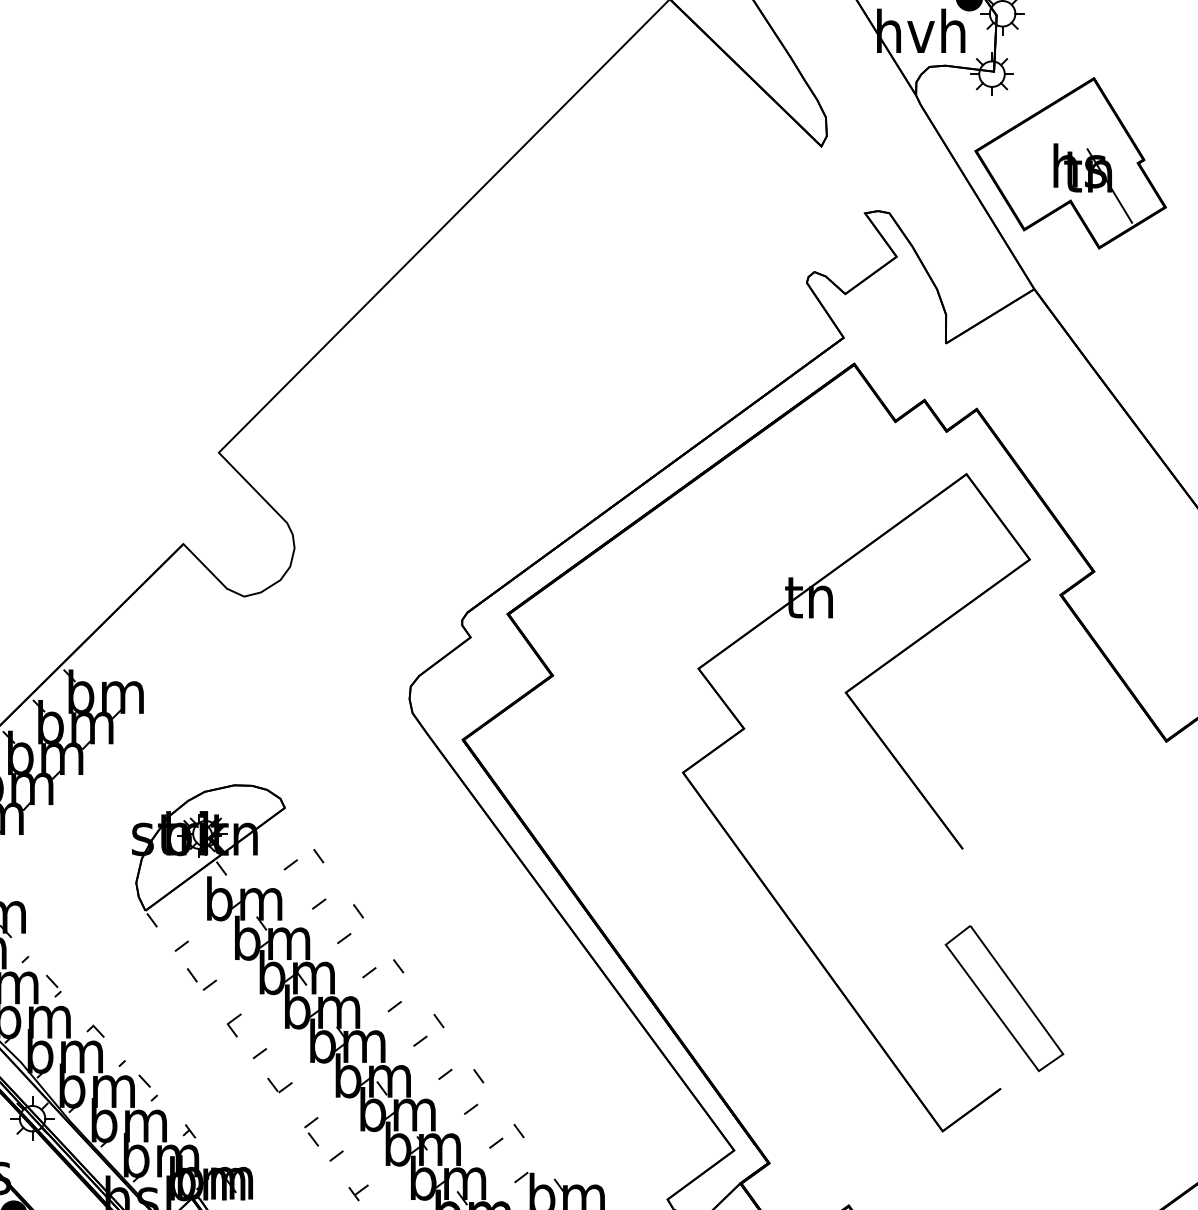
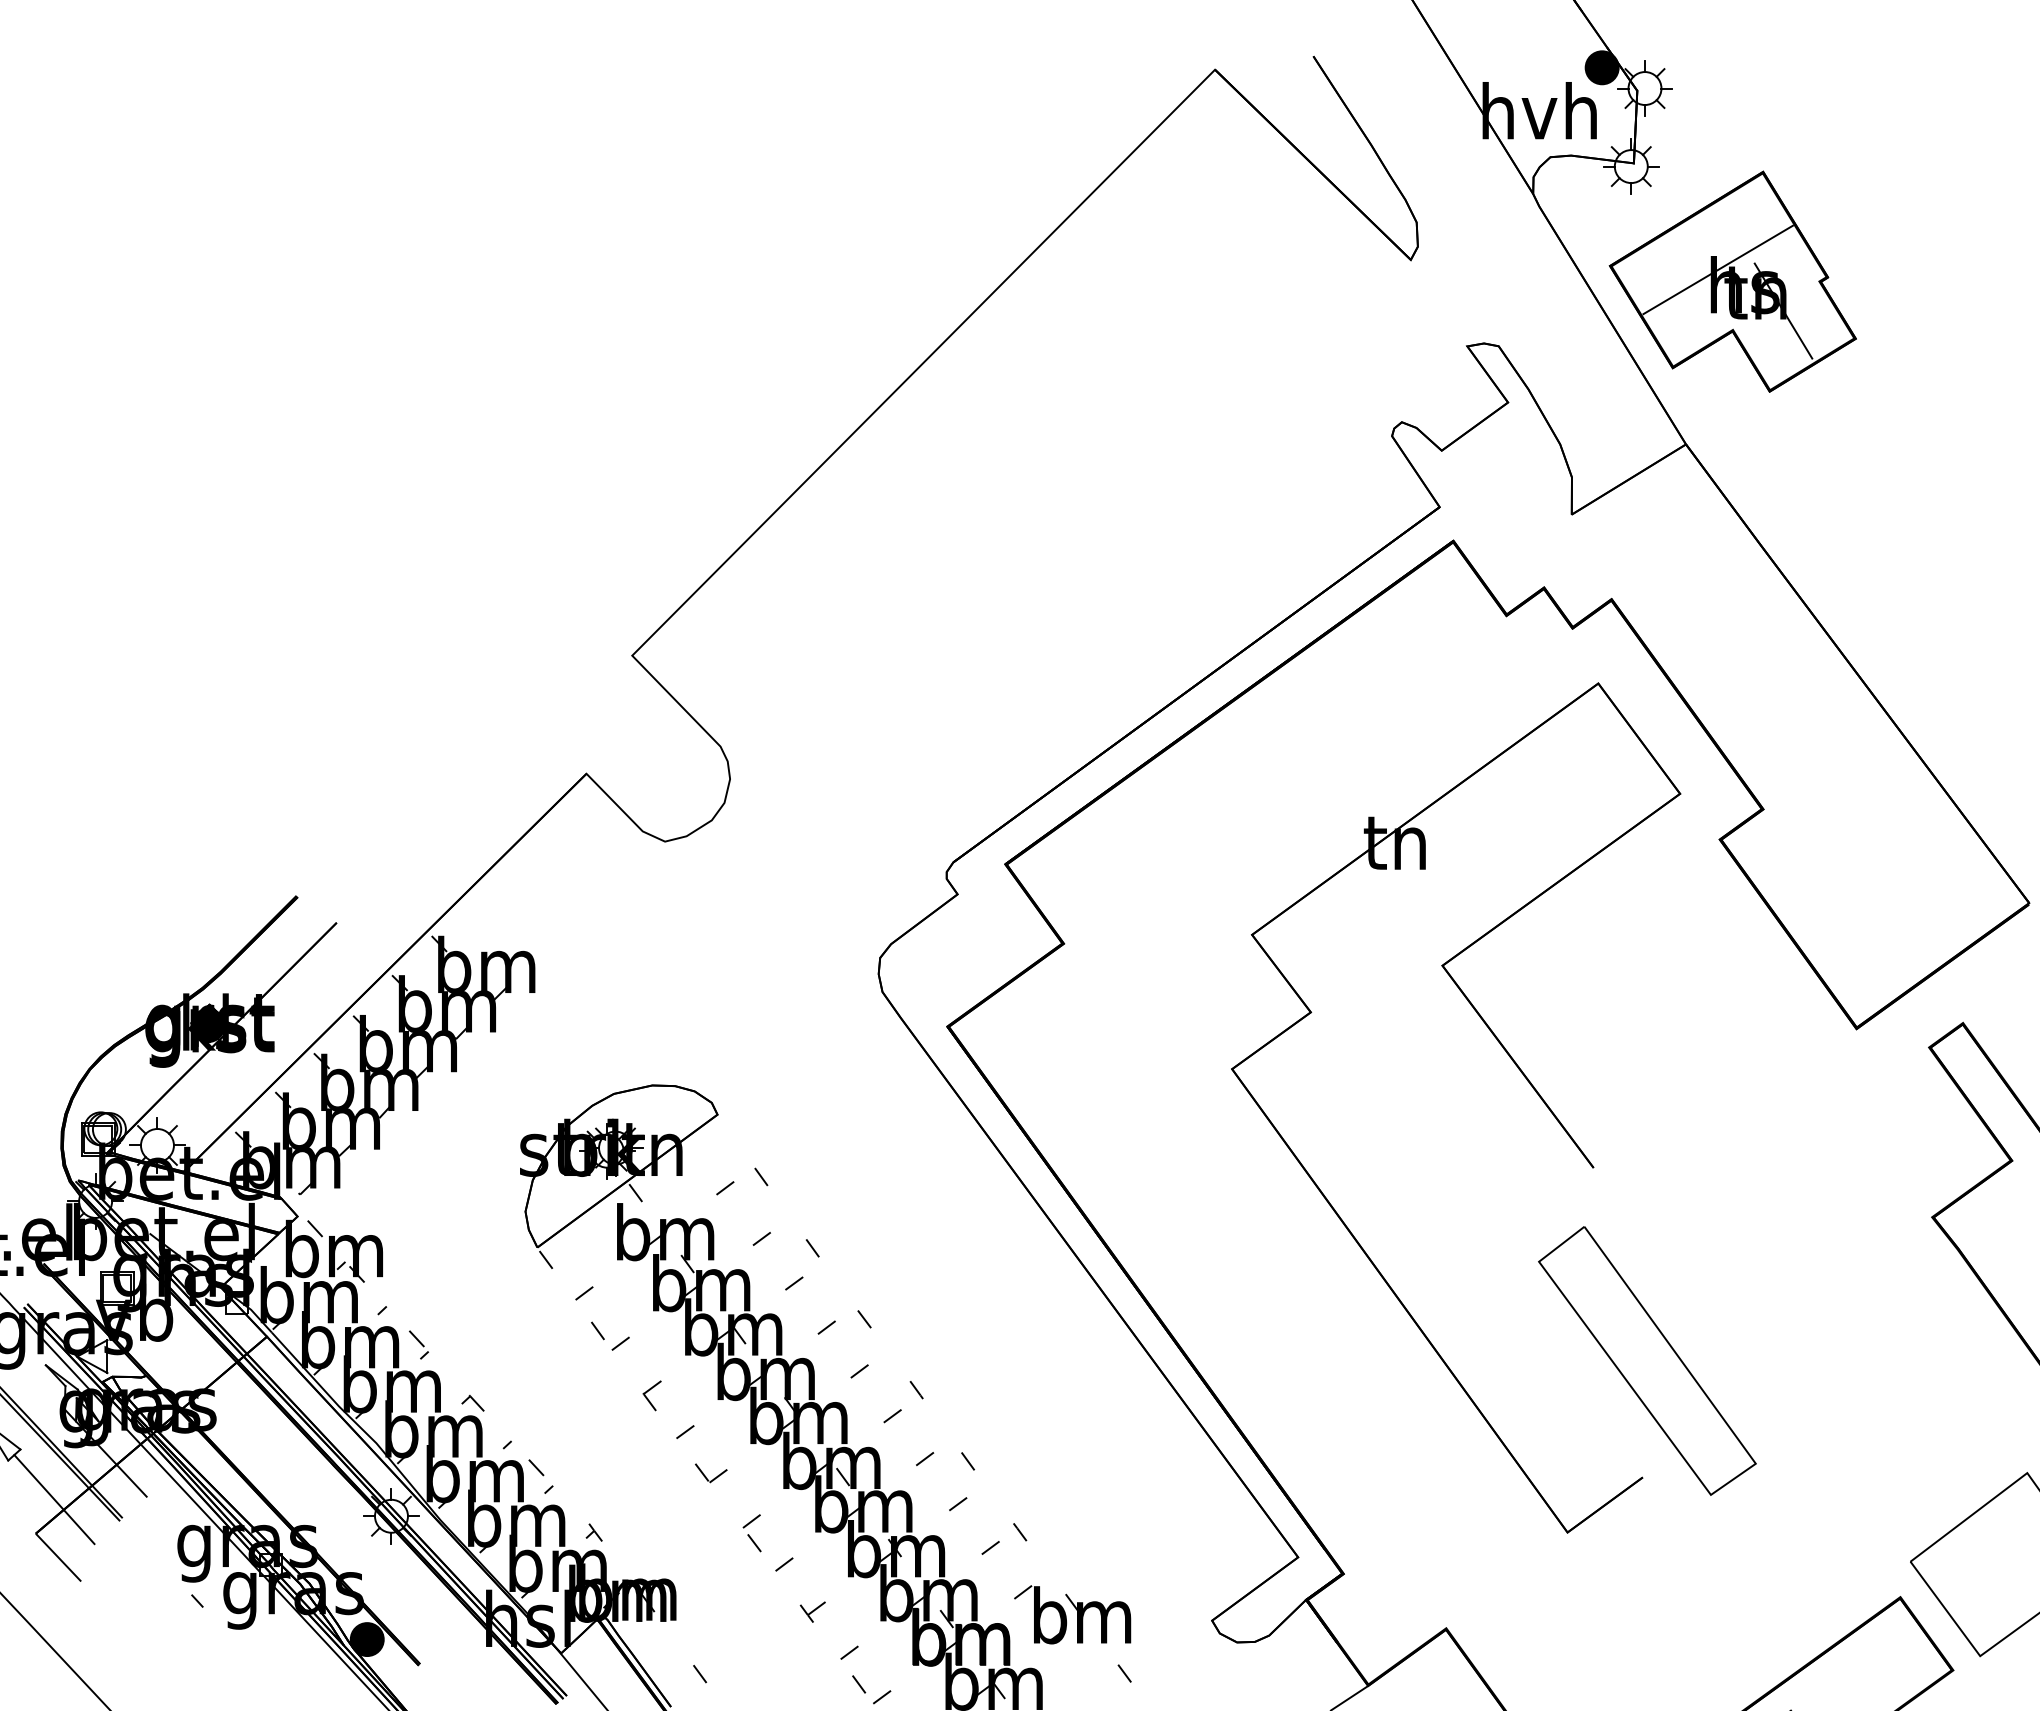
line: (1058, 153) -> (1717, 269), added
part: (1004, 998) -> (1647, 1360), size x1.43

